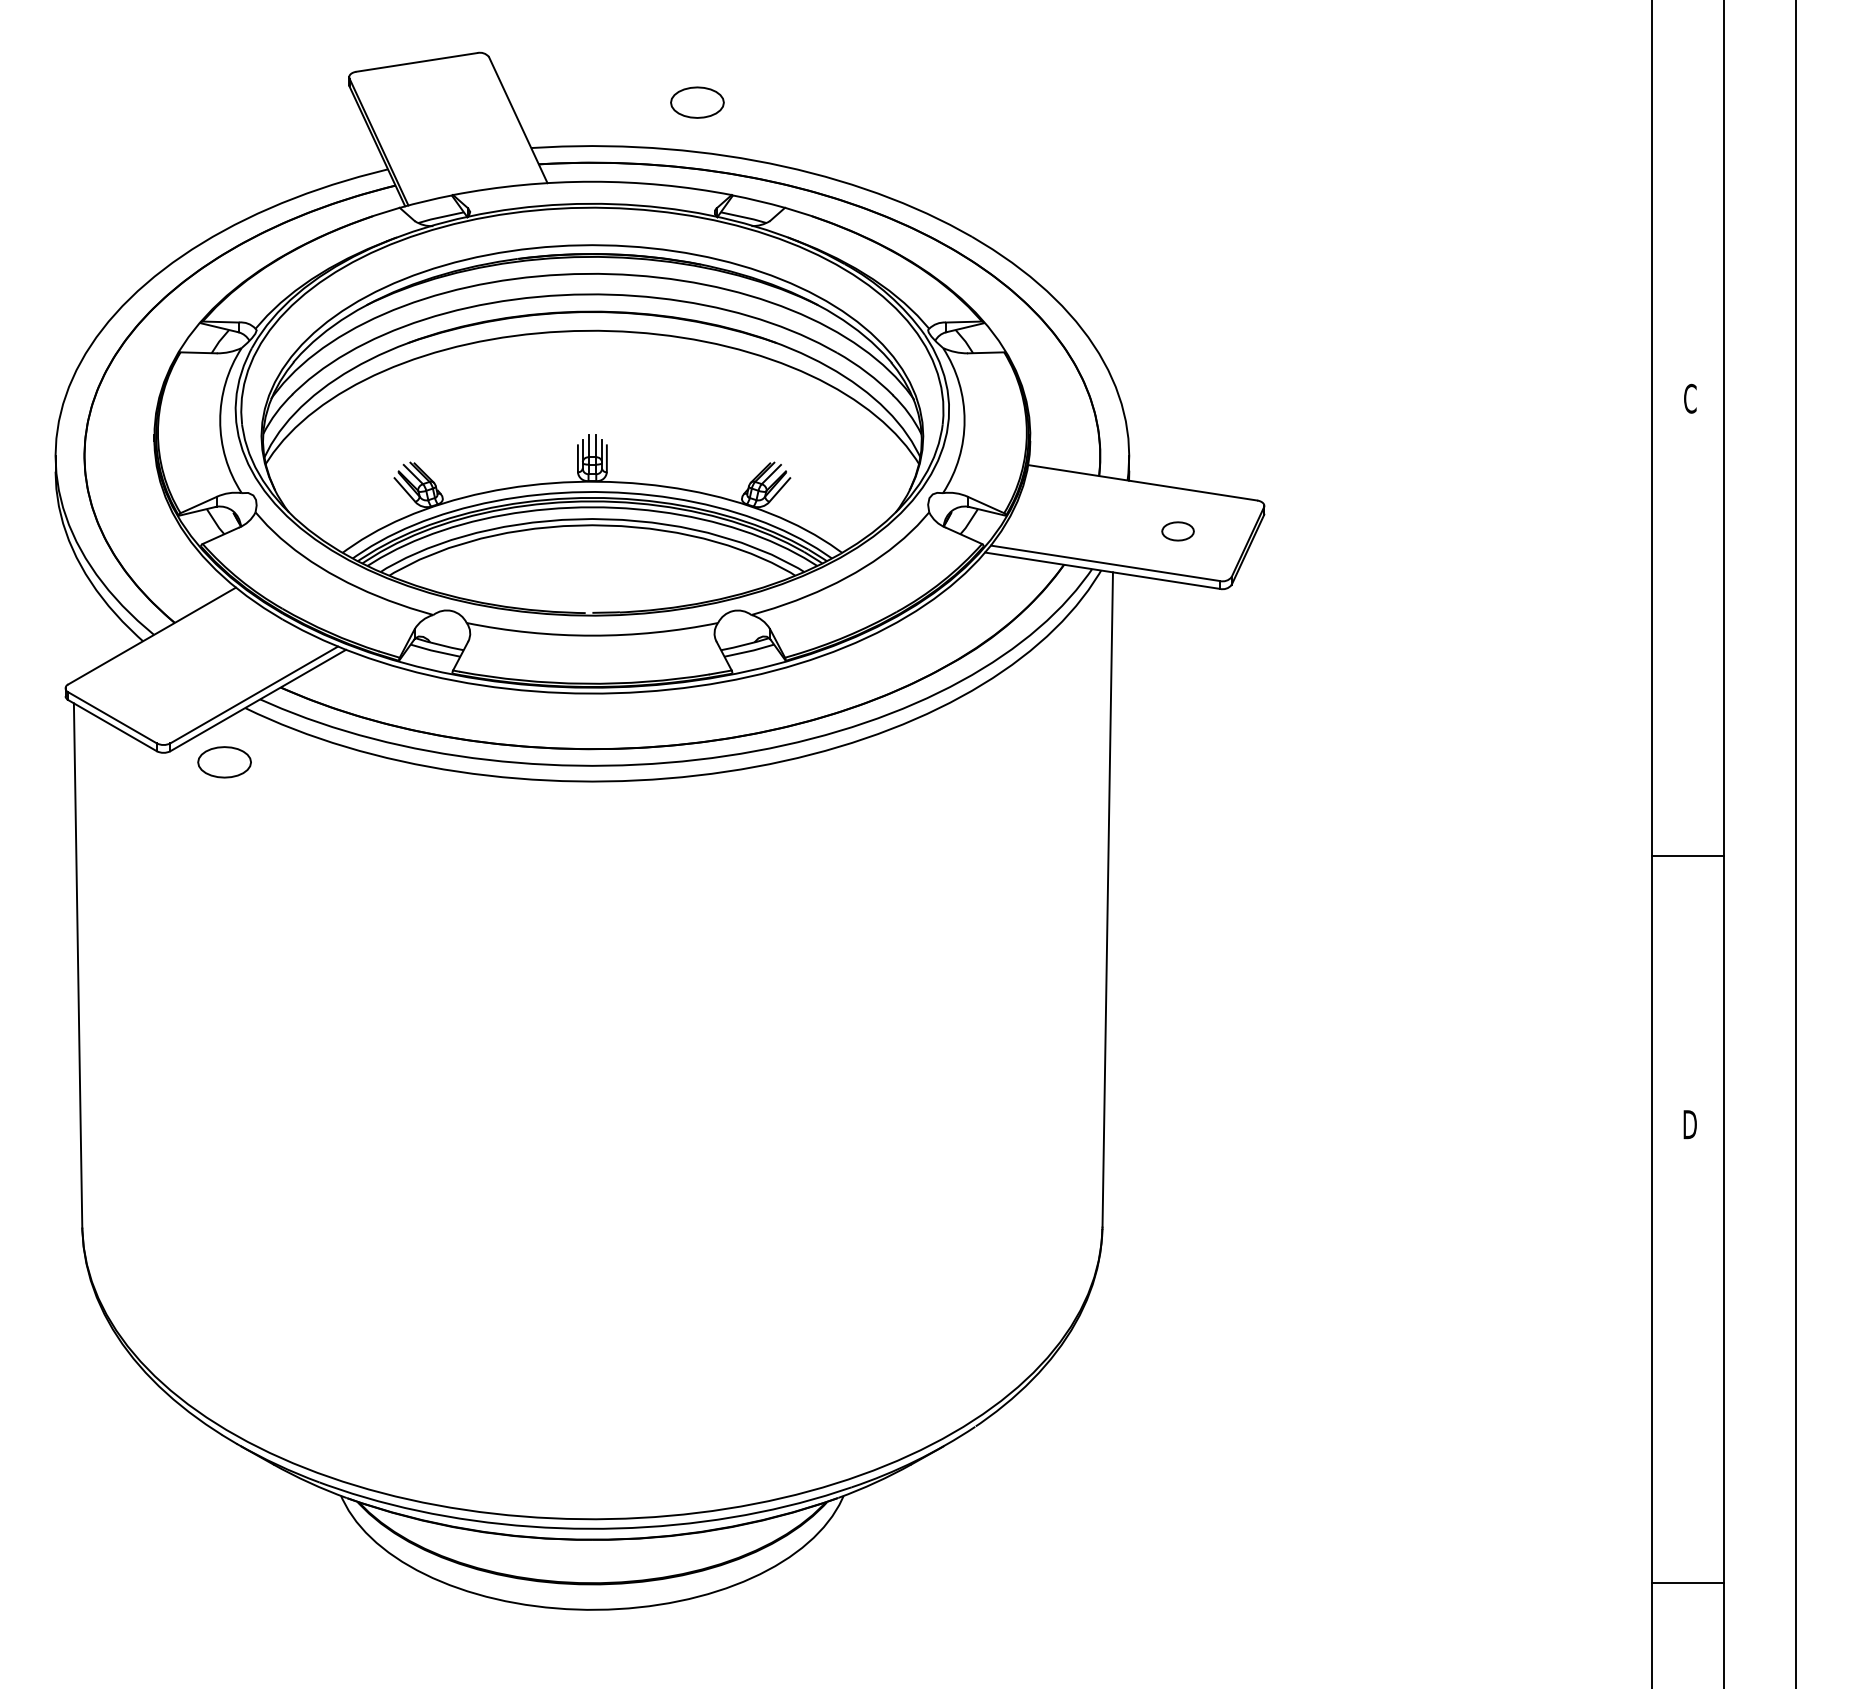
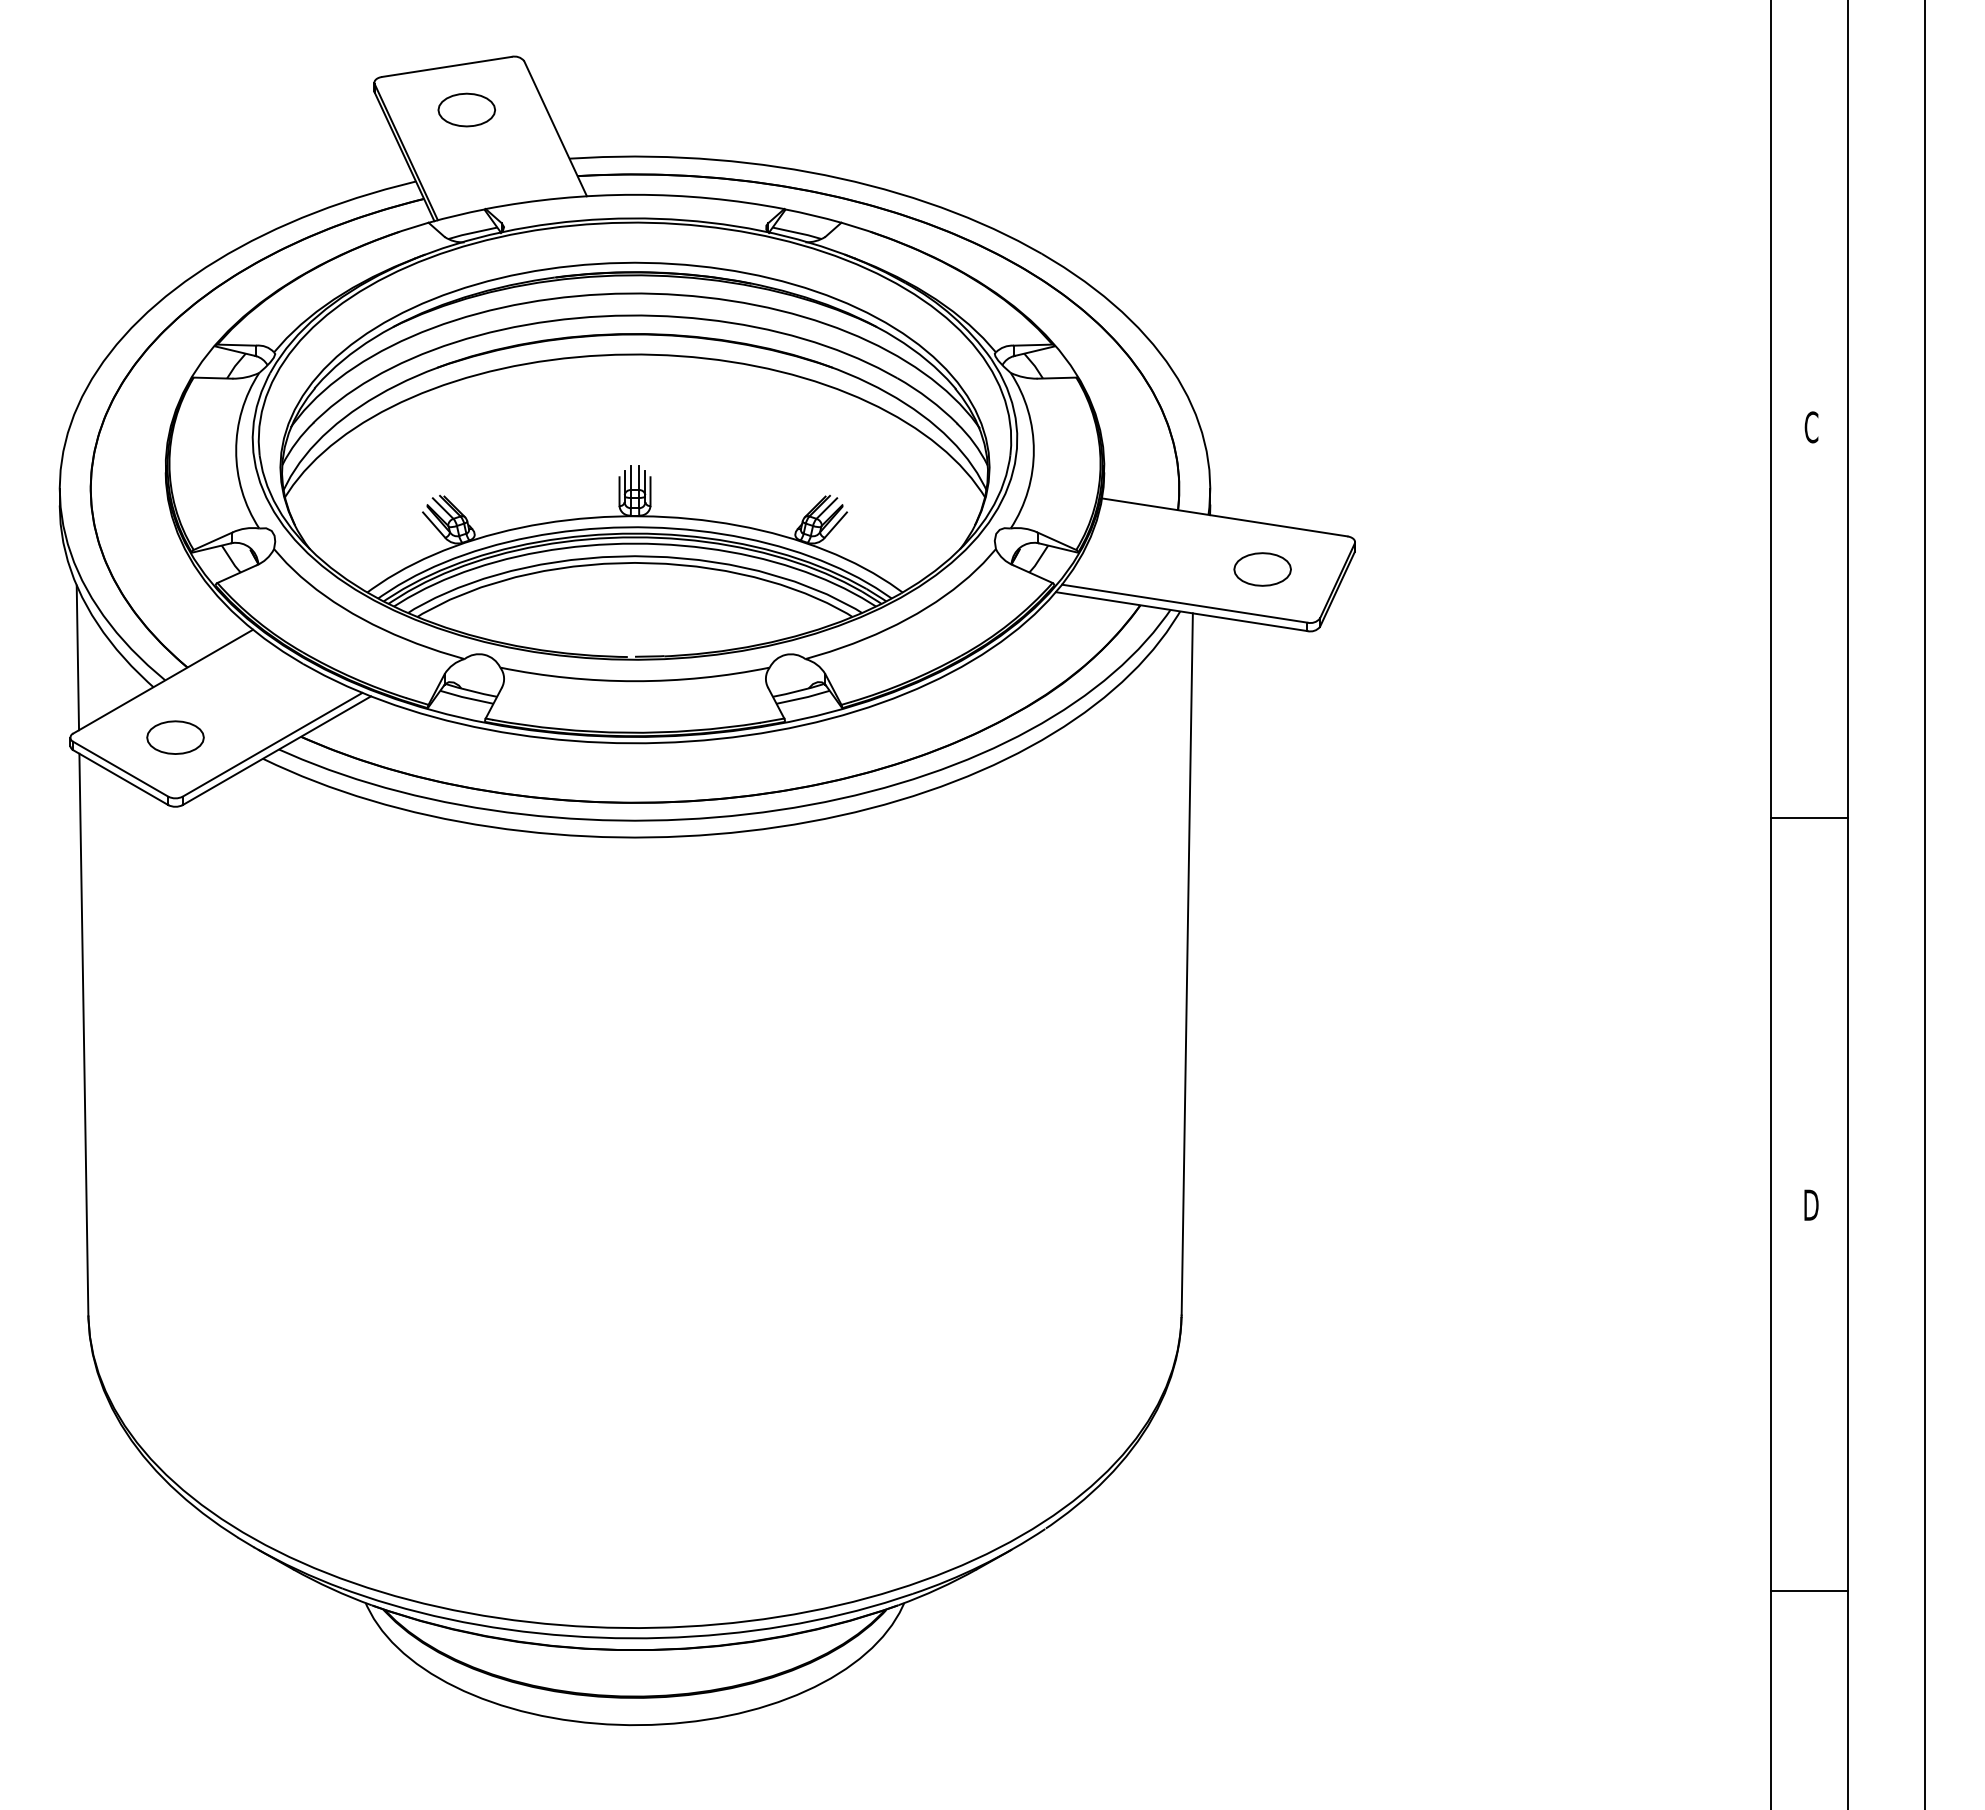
part: (697, 102) -> (466, 109), moved
part: (1177, 531) -> (1262, 569), size x1.67
line: (72, 613) -> (77, 657), added
part: (224, 762) -> (175, 737), moved
line: (1688, 856) -> (1809, 818), moved
line: (1688, 1582) -> (1809, 1590), moved

